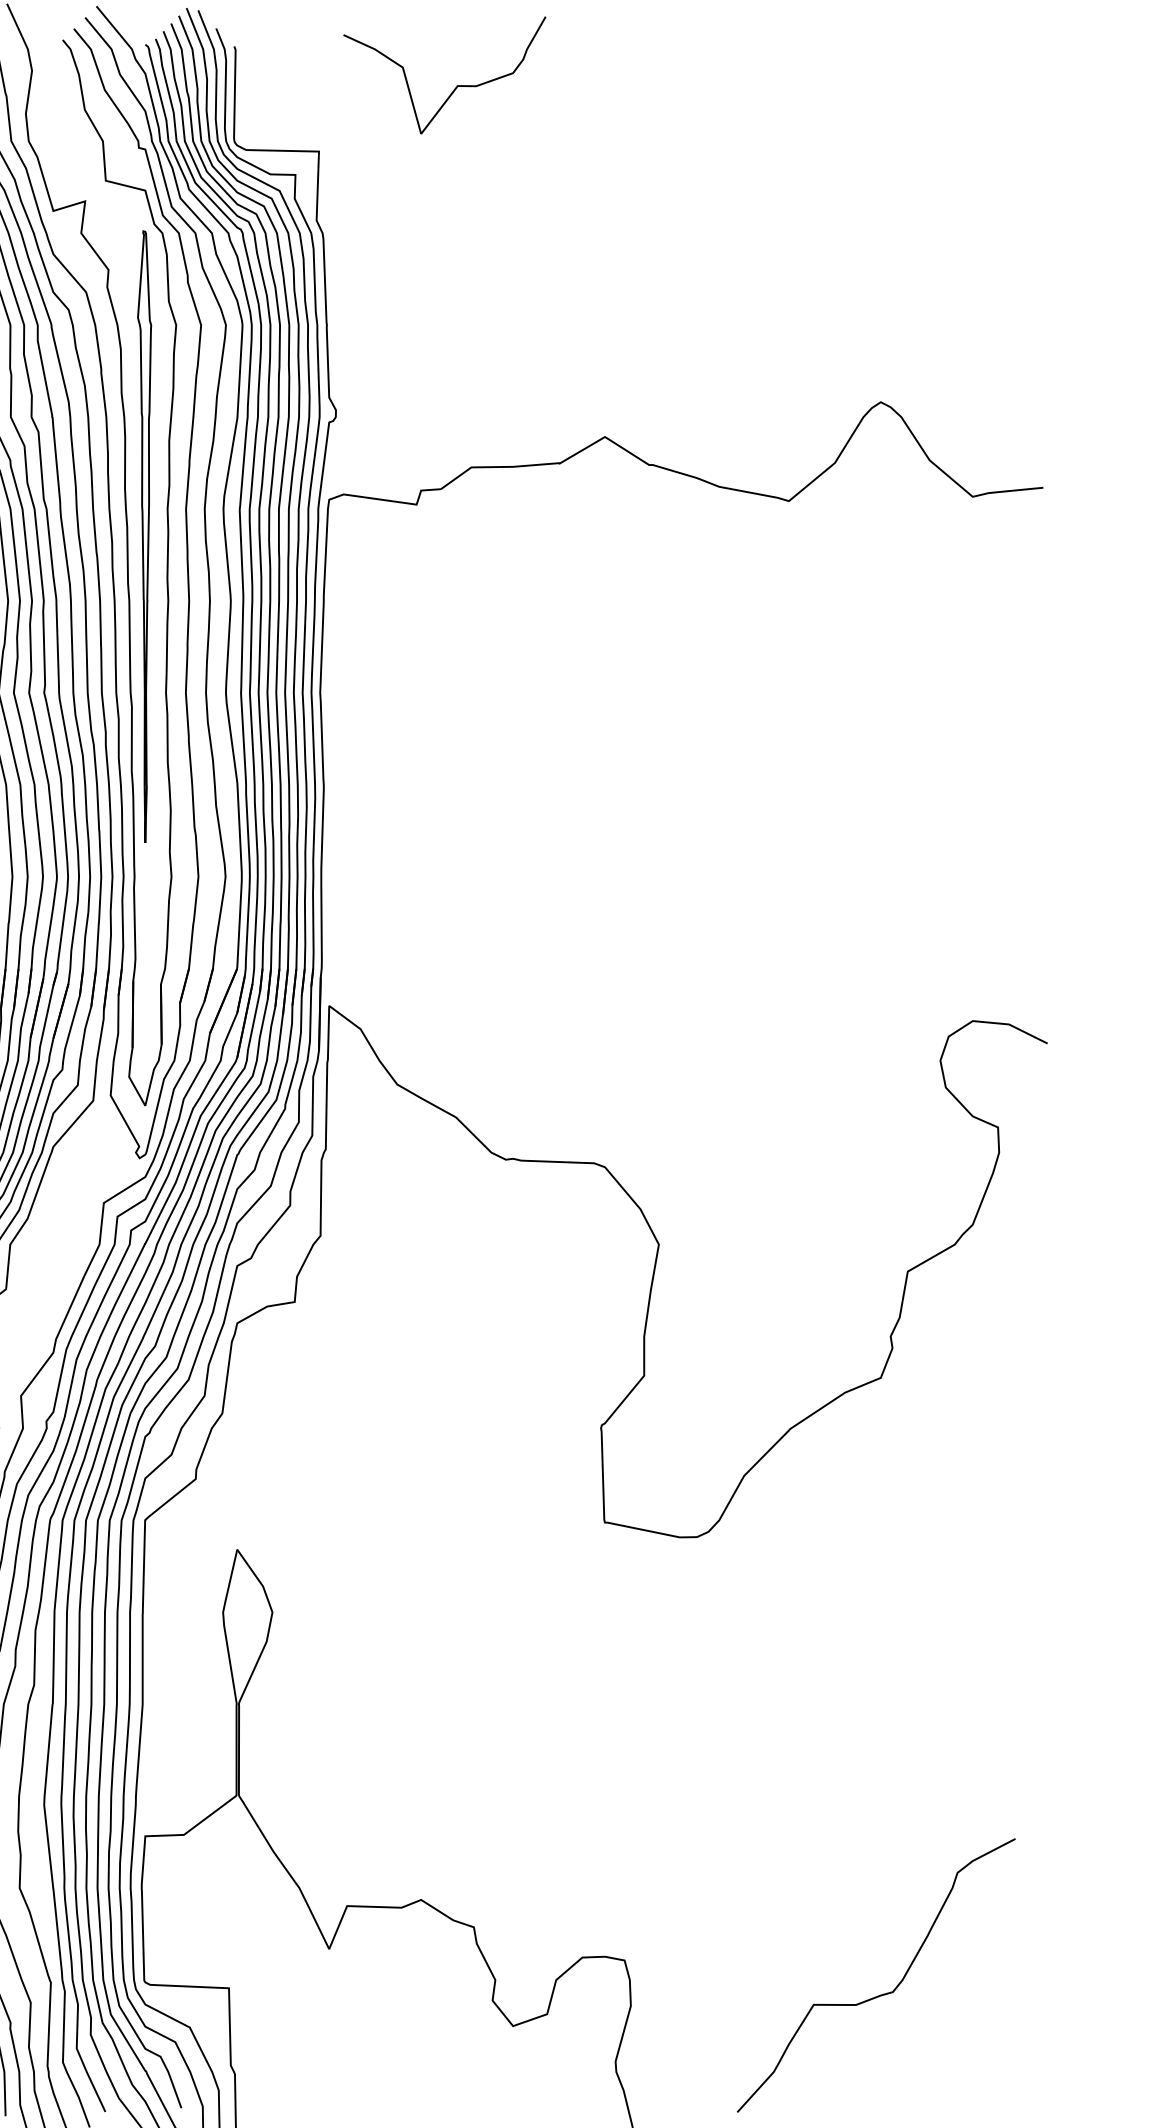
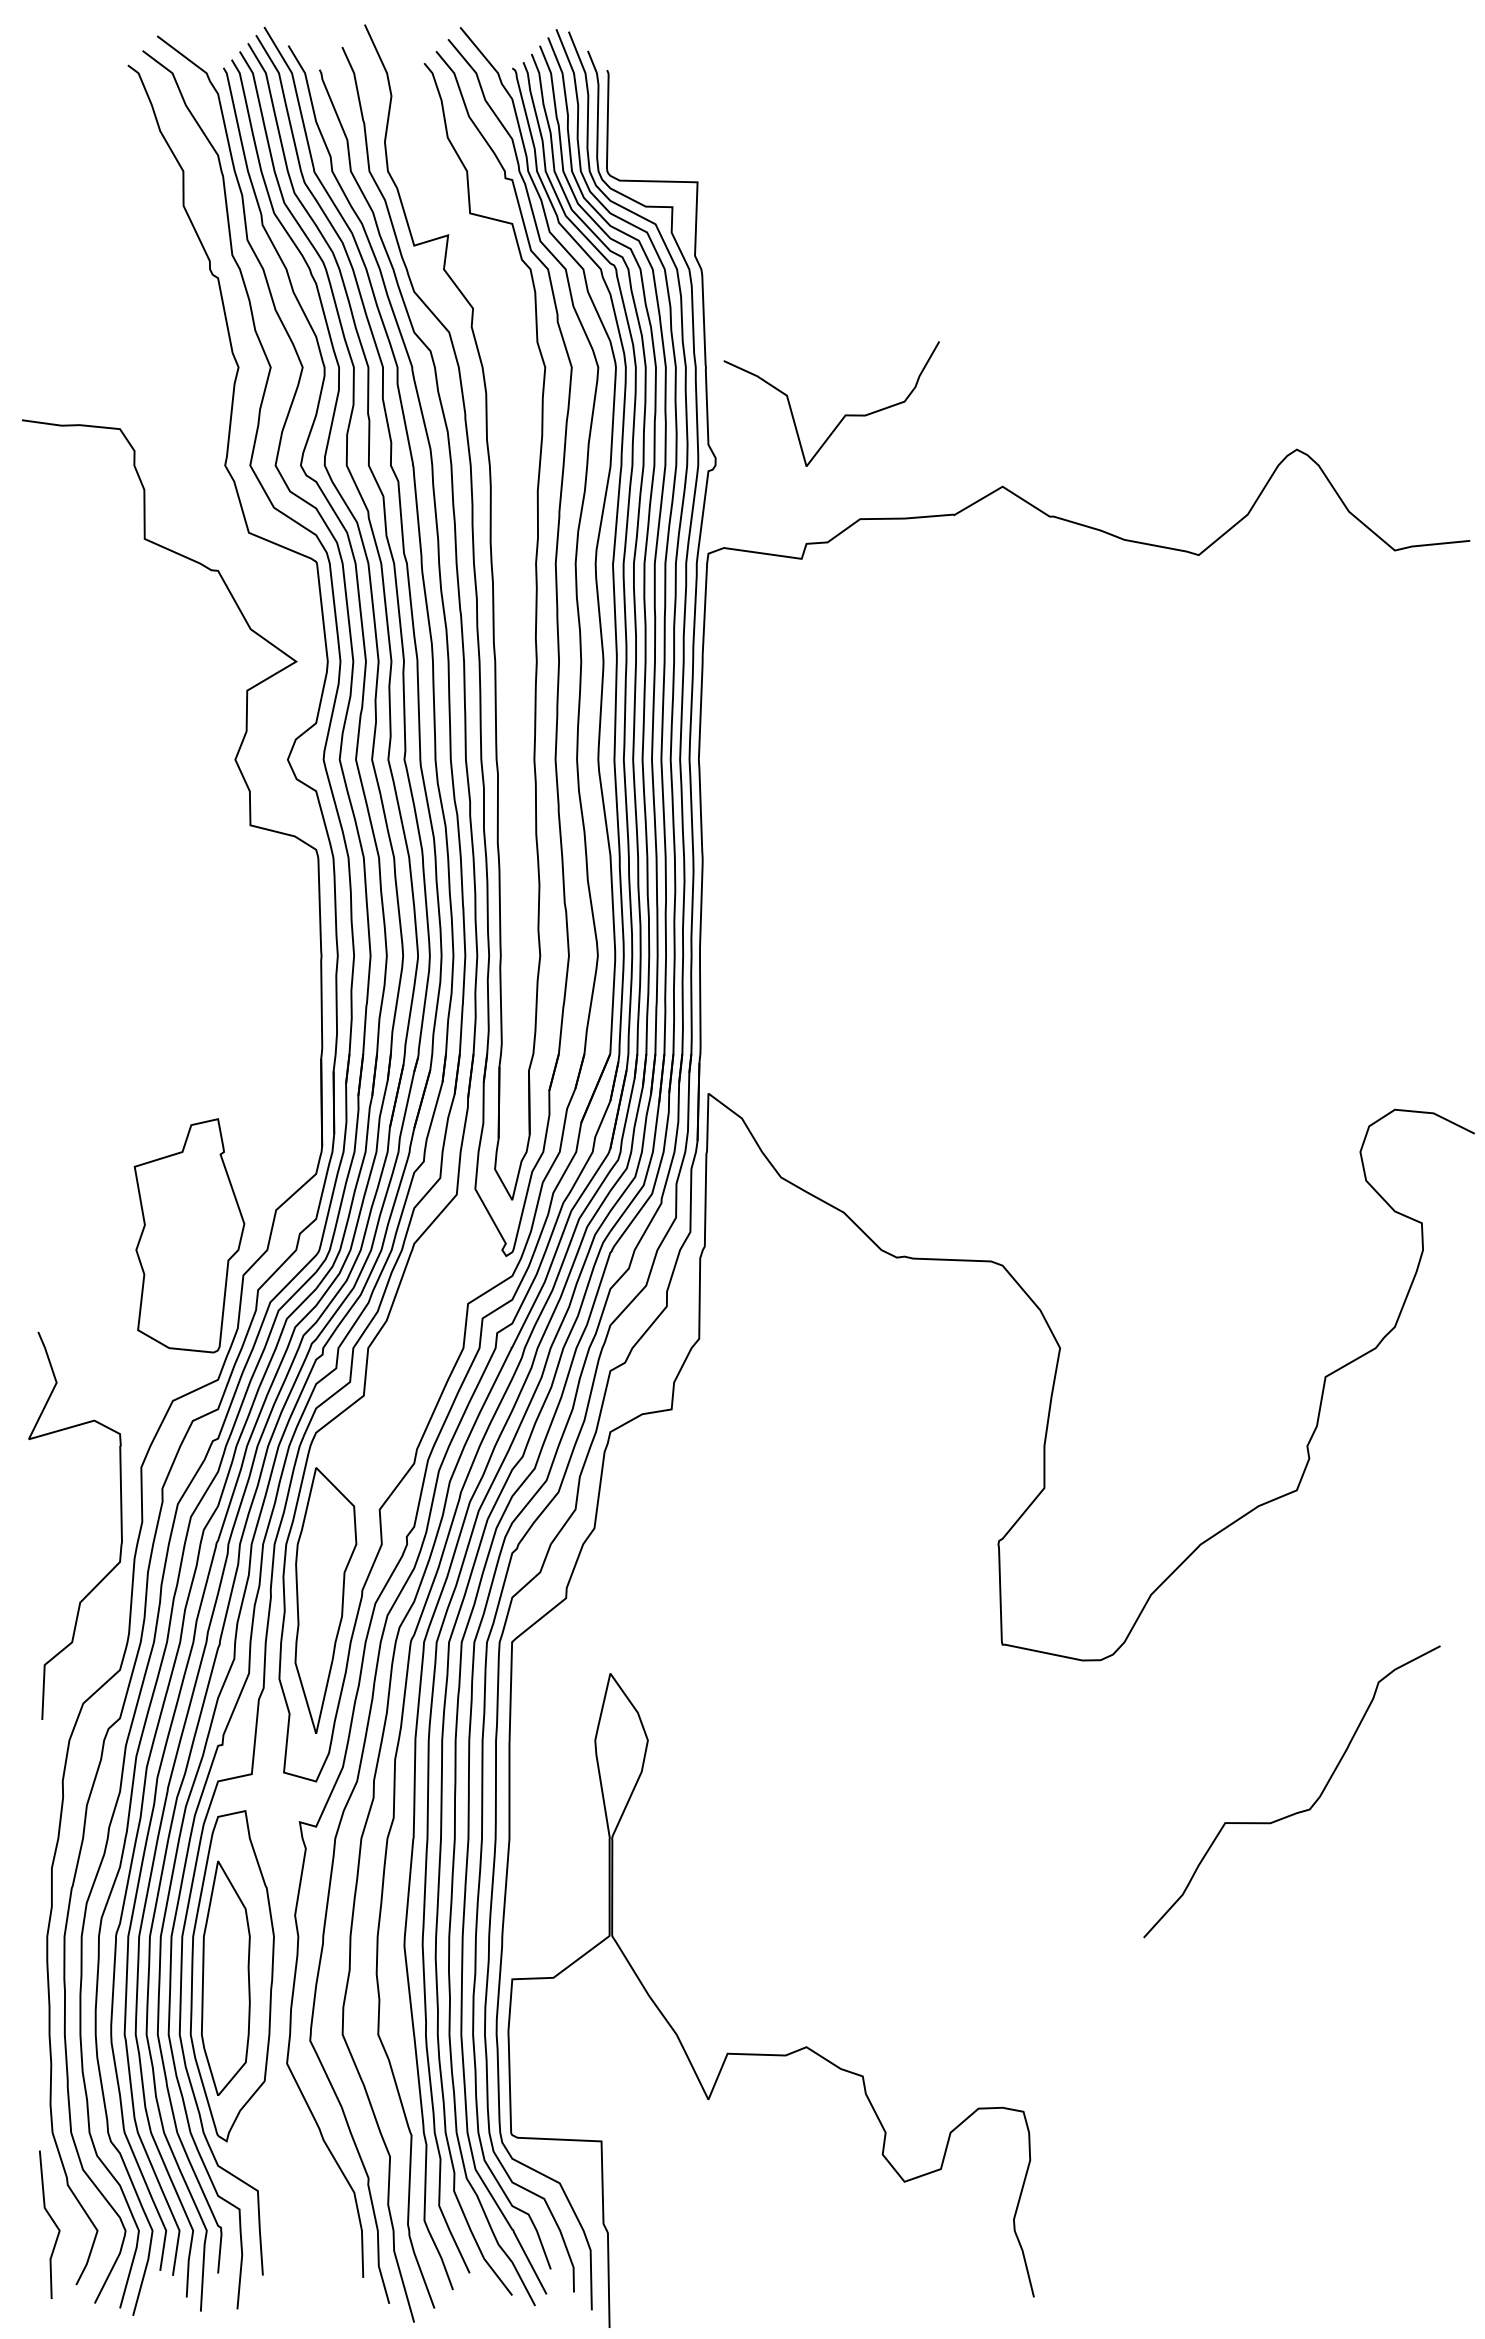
curve: (456, 86) -> (844, 415), moved
part: (144, 536) -> (511, 592), removed
curve: (882, 1993) -> (1298, 1811), moved

